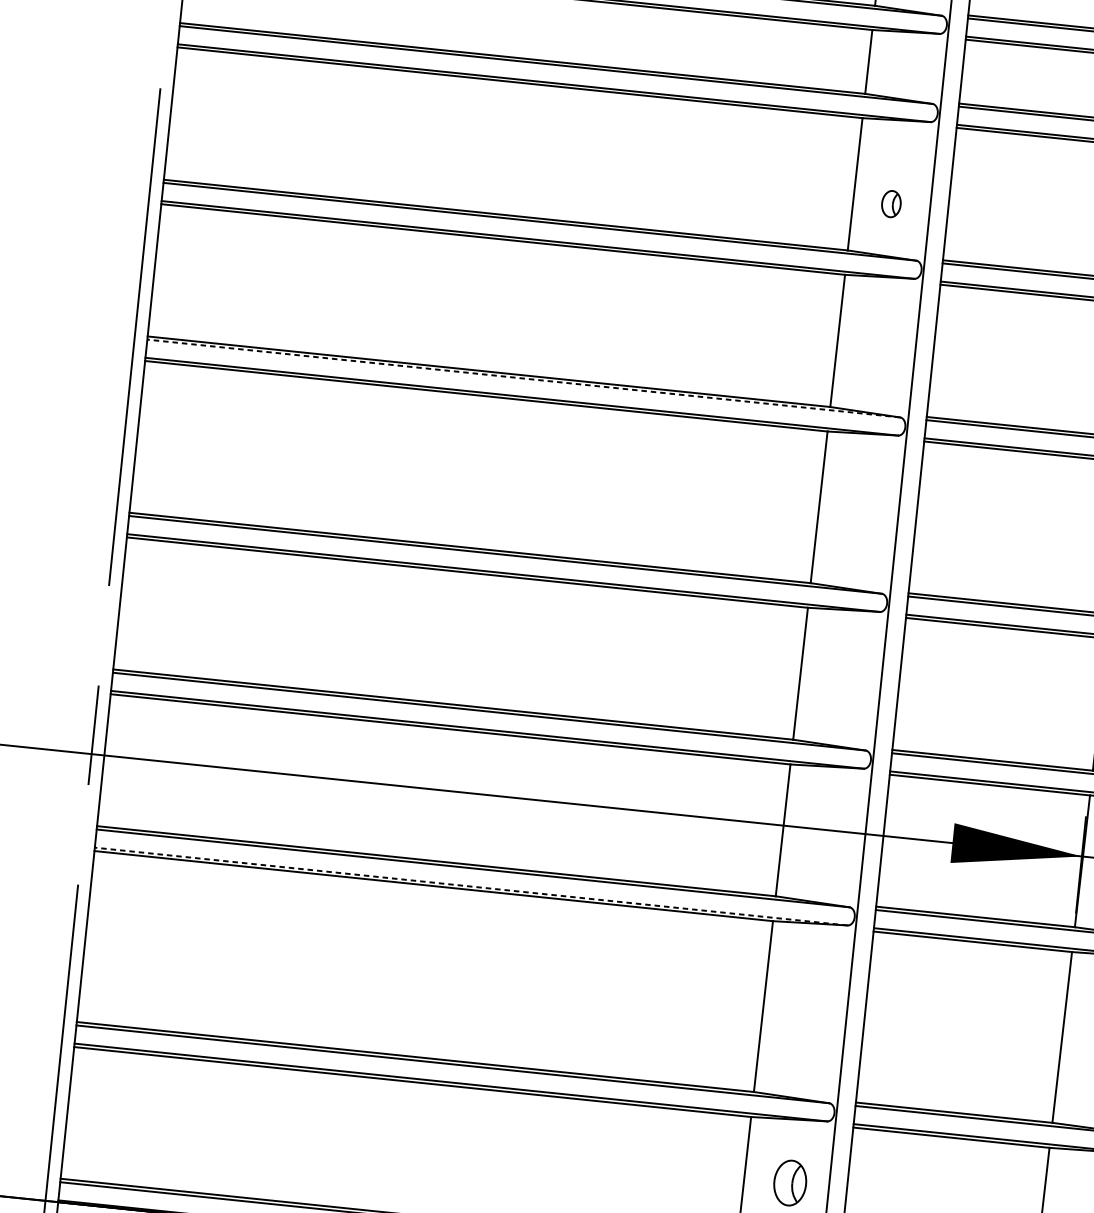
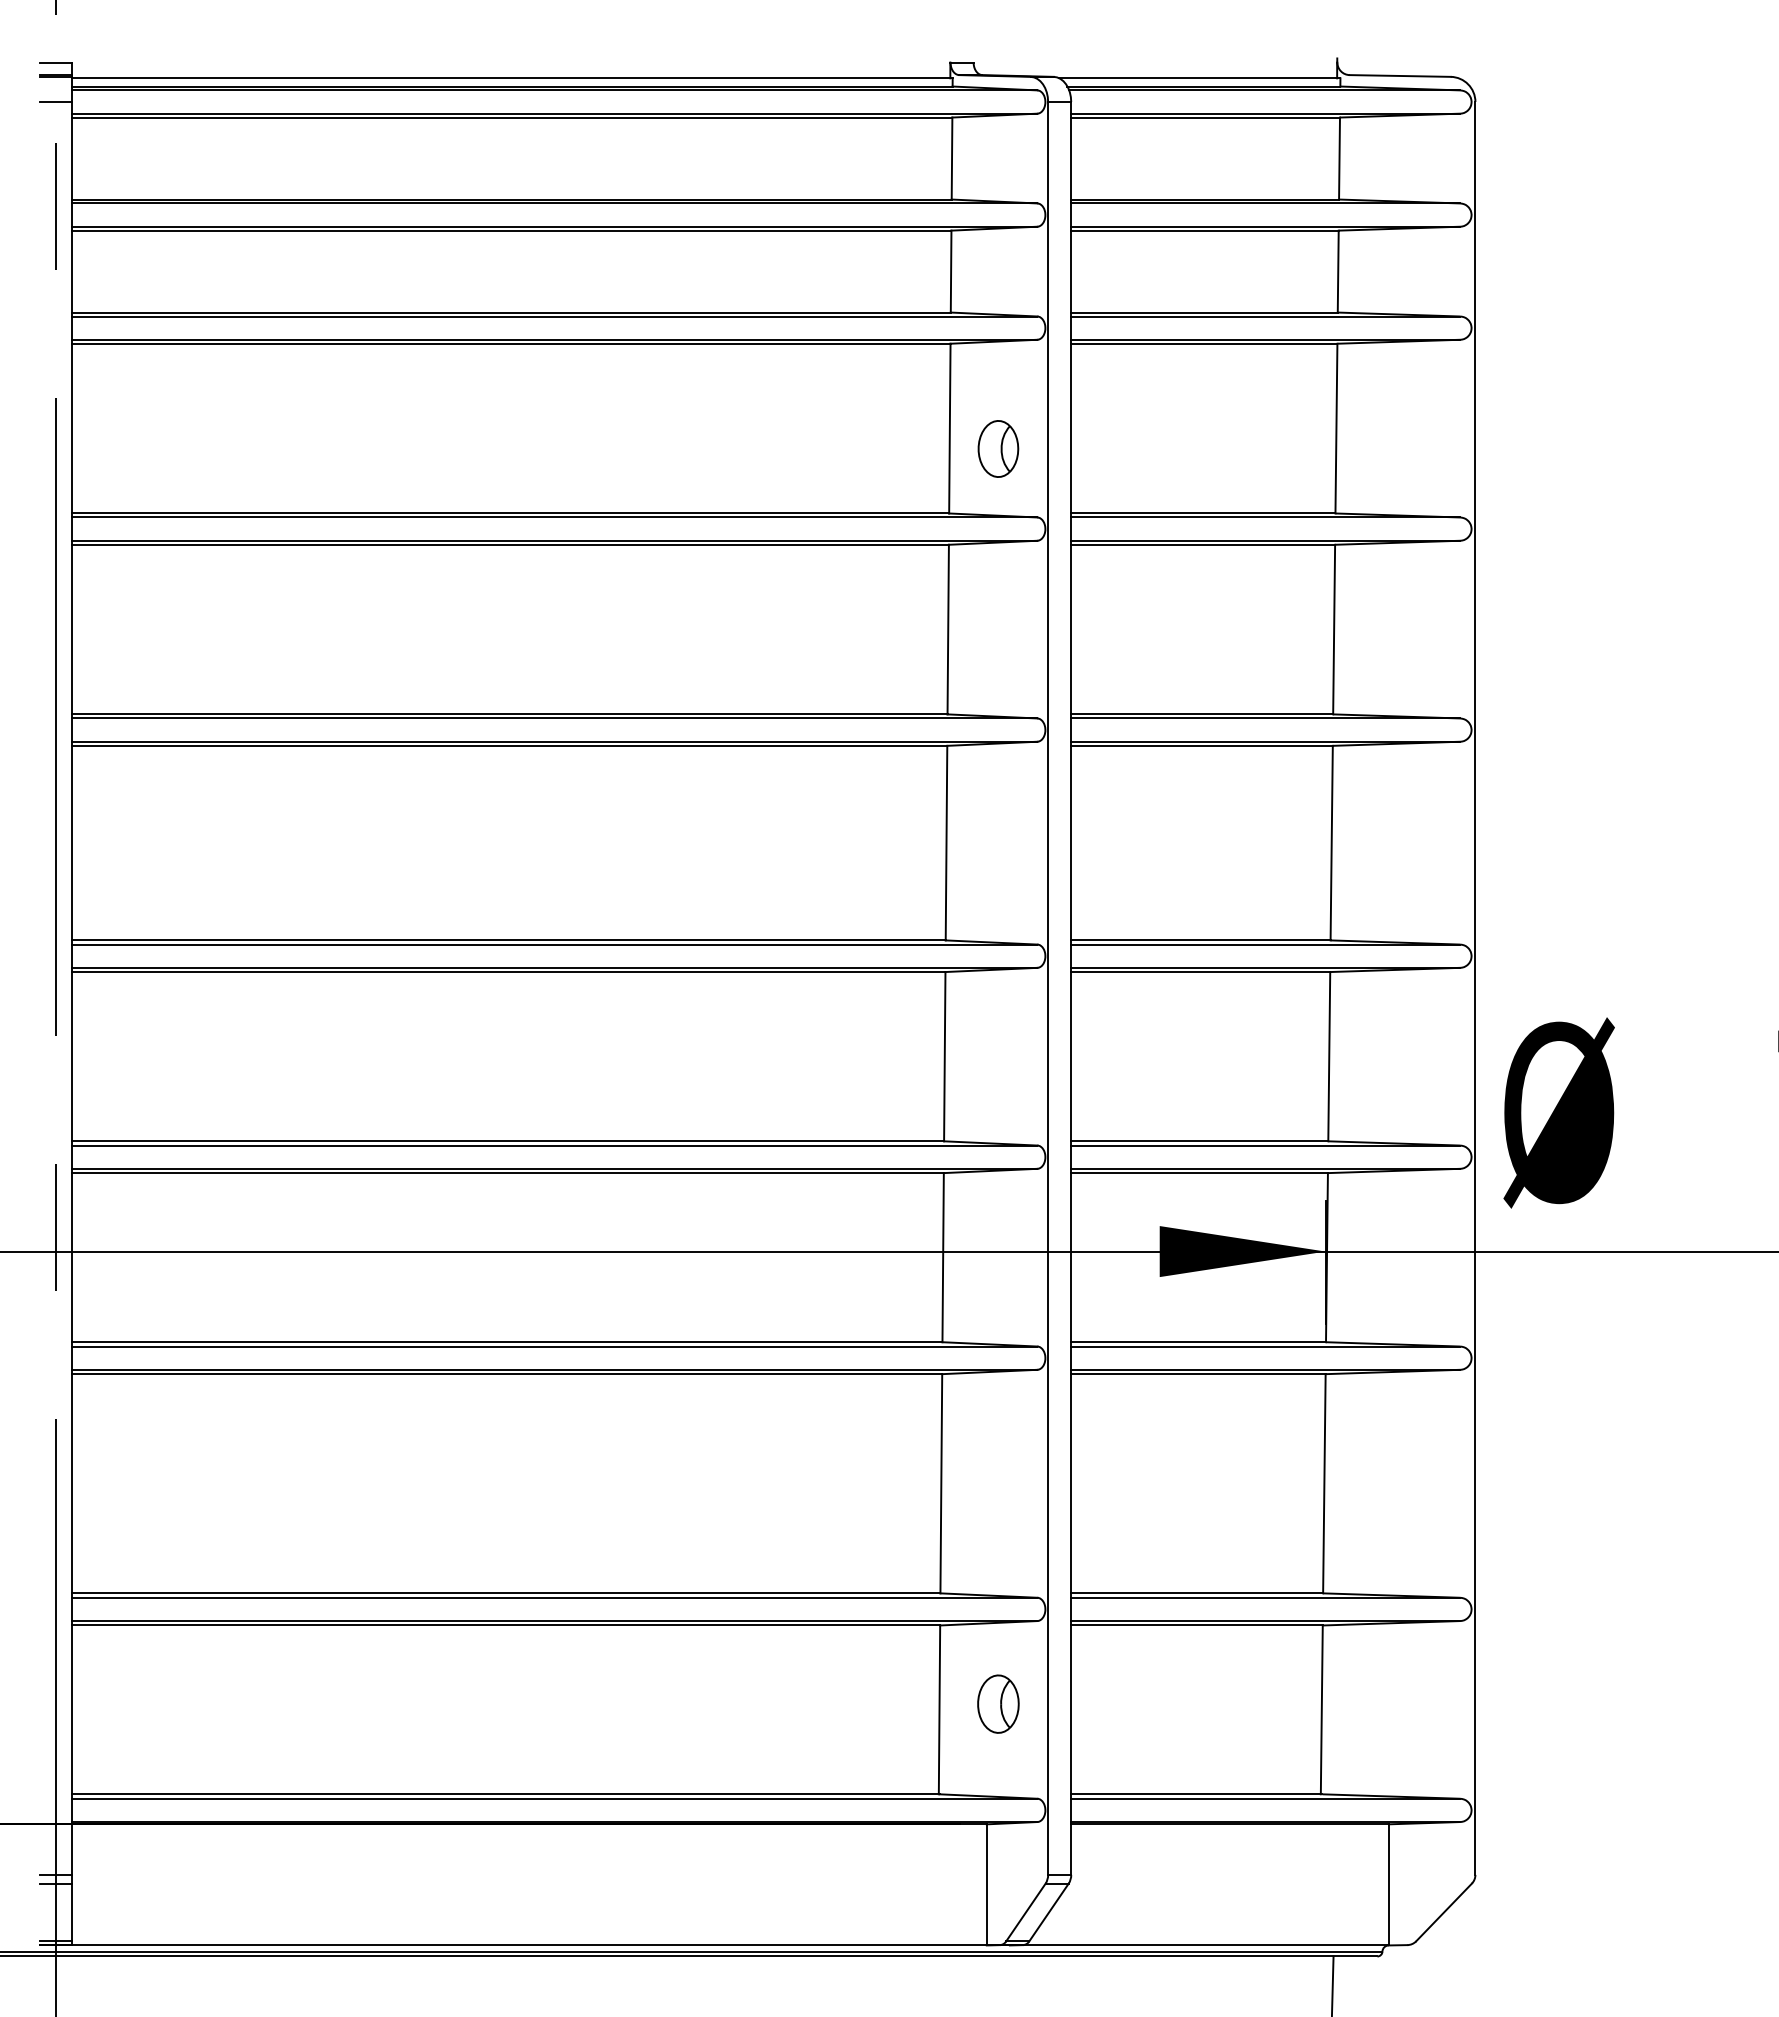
part: (891, 203) -> (998, 448), size x1.67
line: (523, 378) -> (554, 718), dashed -> solid
line: (470, 886) -> (554, 1369), dashed -> solid

